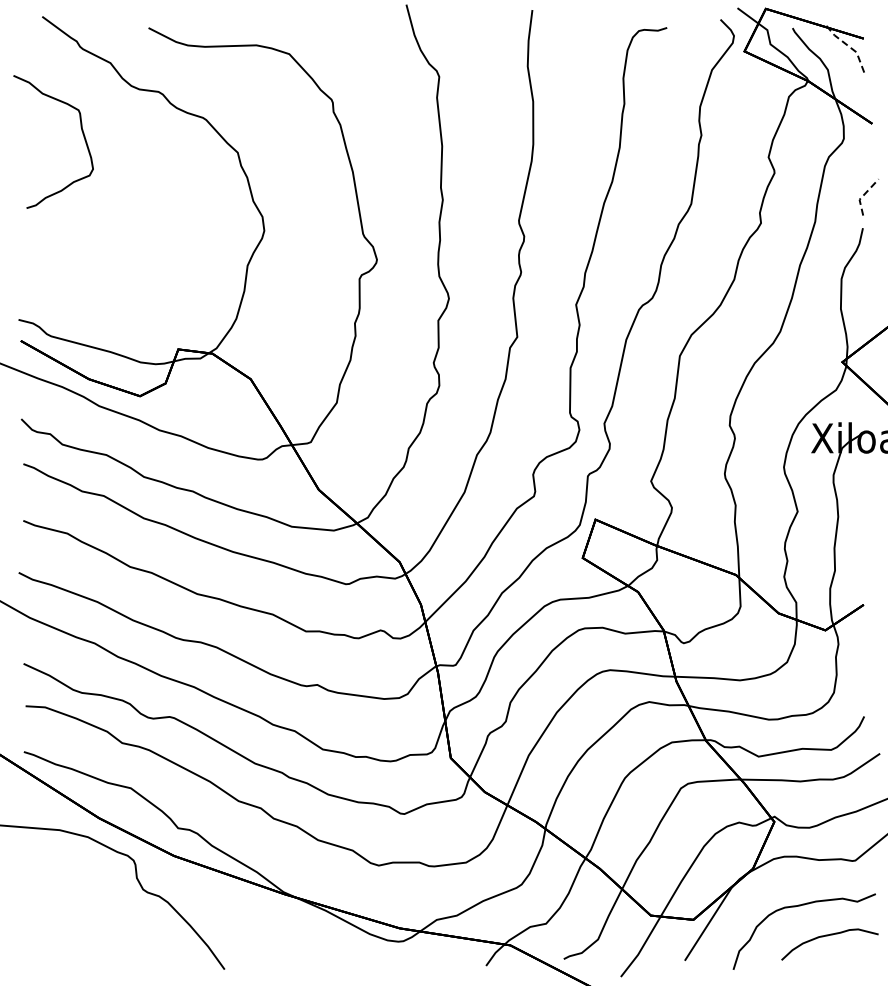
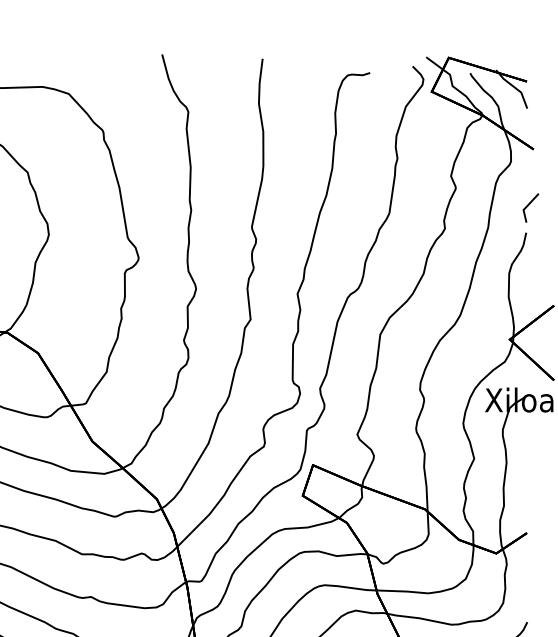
line: (848, 45) -> (514, 87), dashed -> solid
line: (863, 195) -> (526, 206), dashed -> solid

